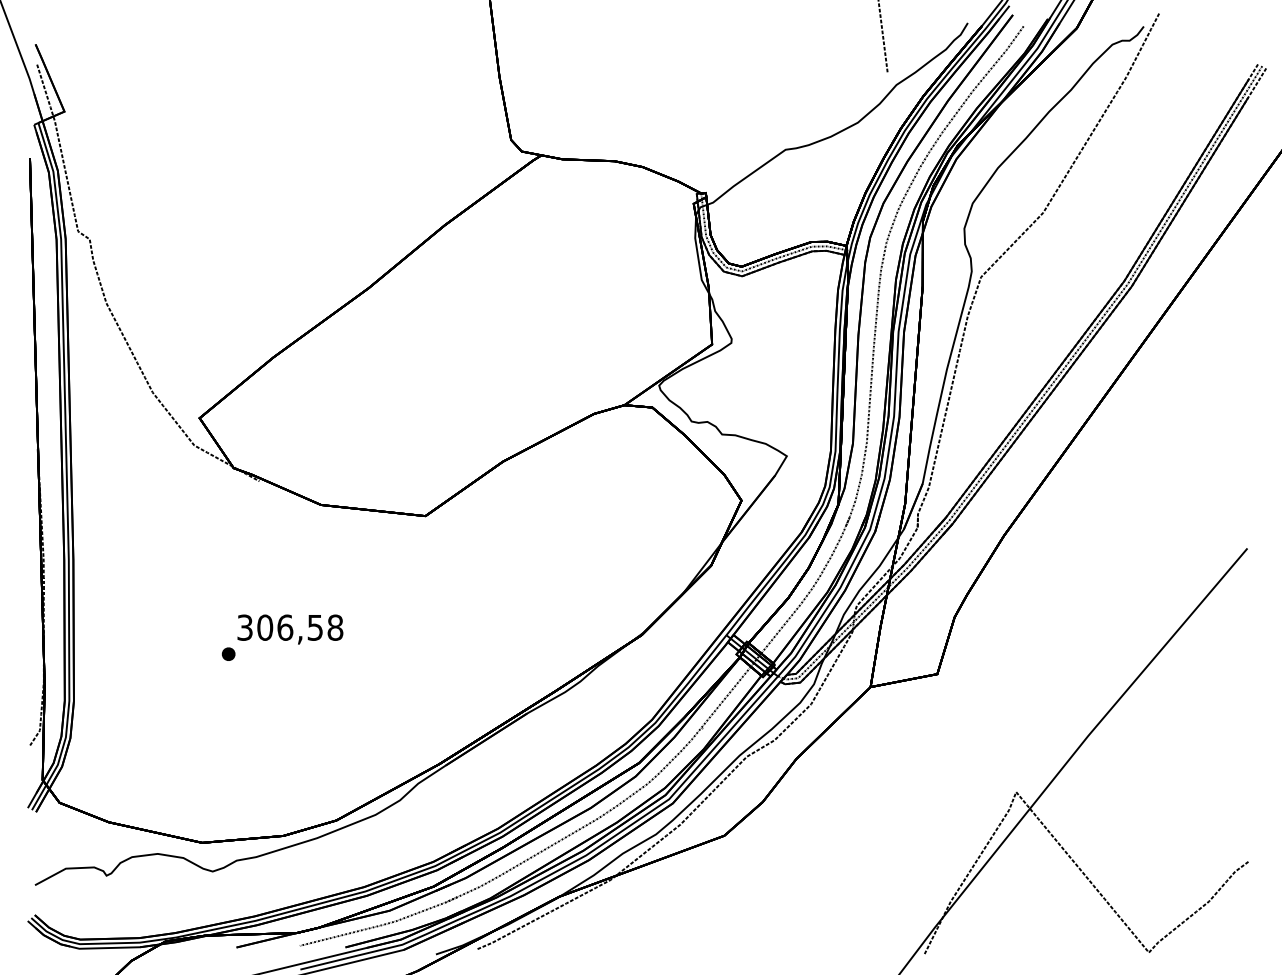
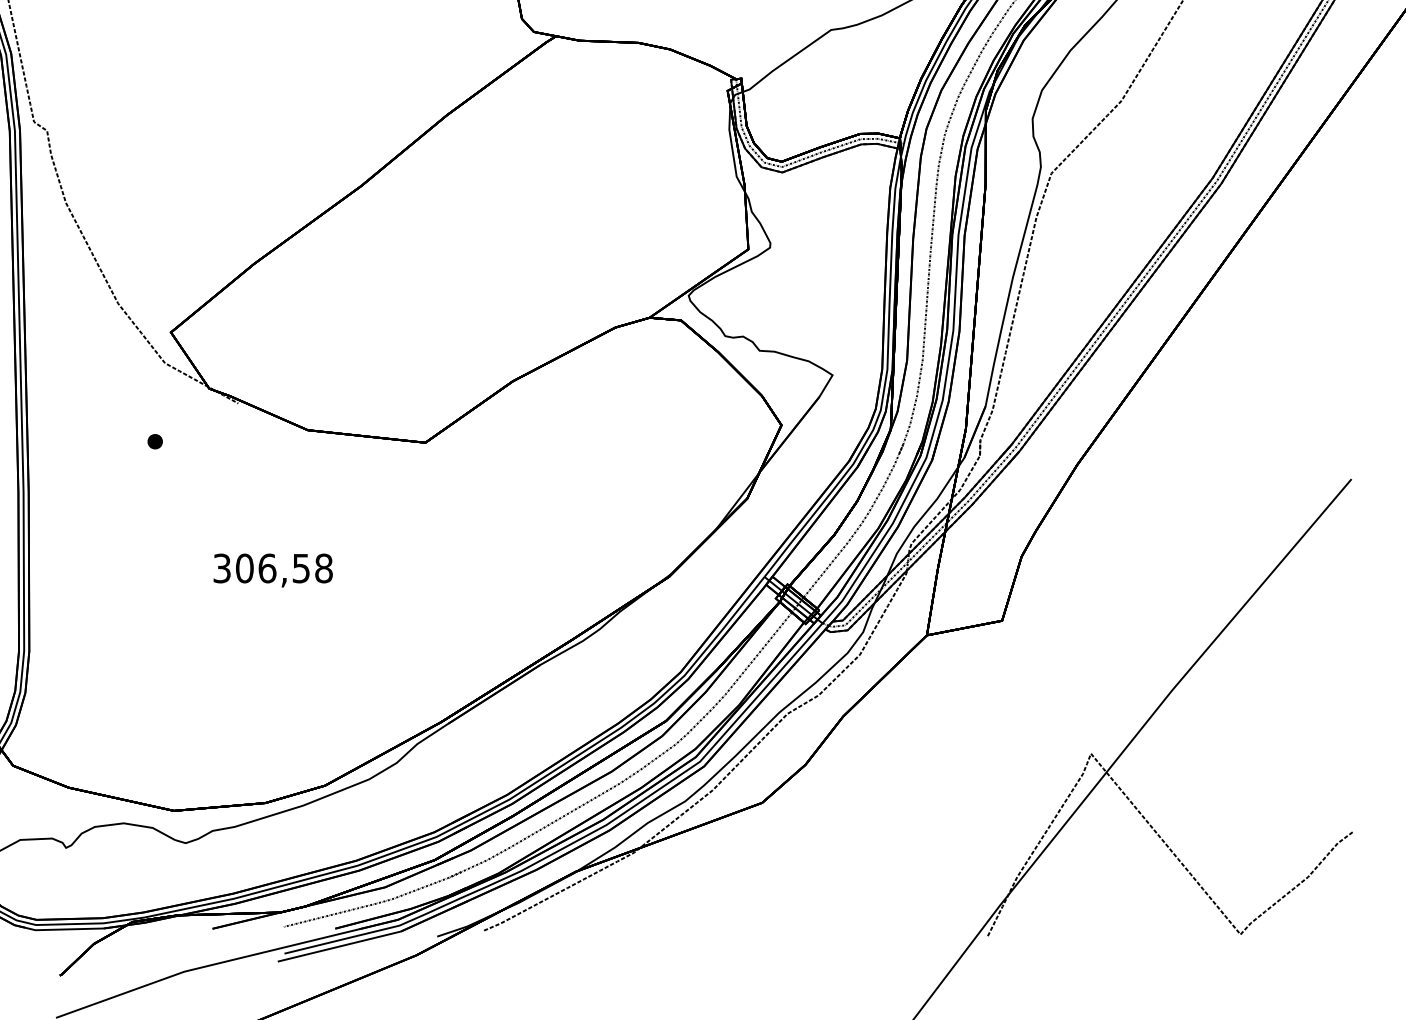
part: (228, 653) -> (155, 440), moved

